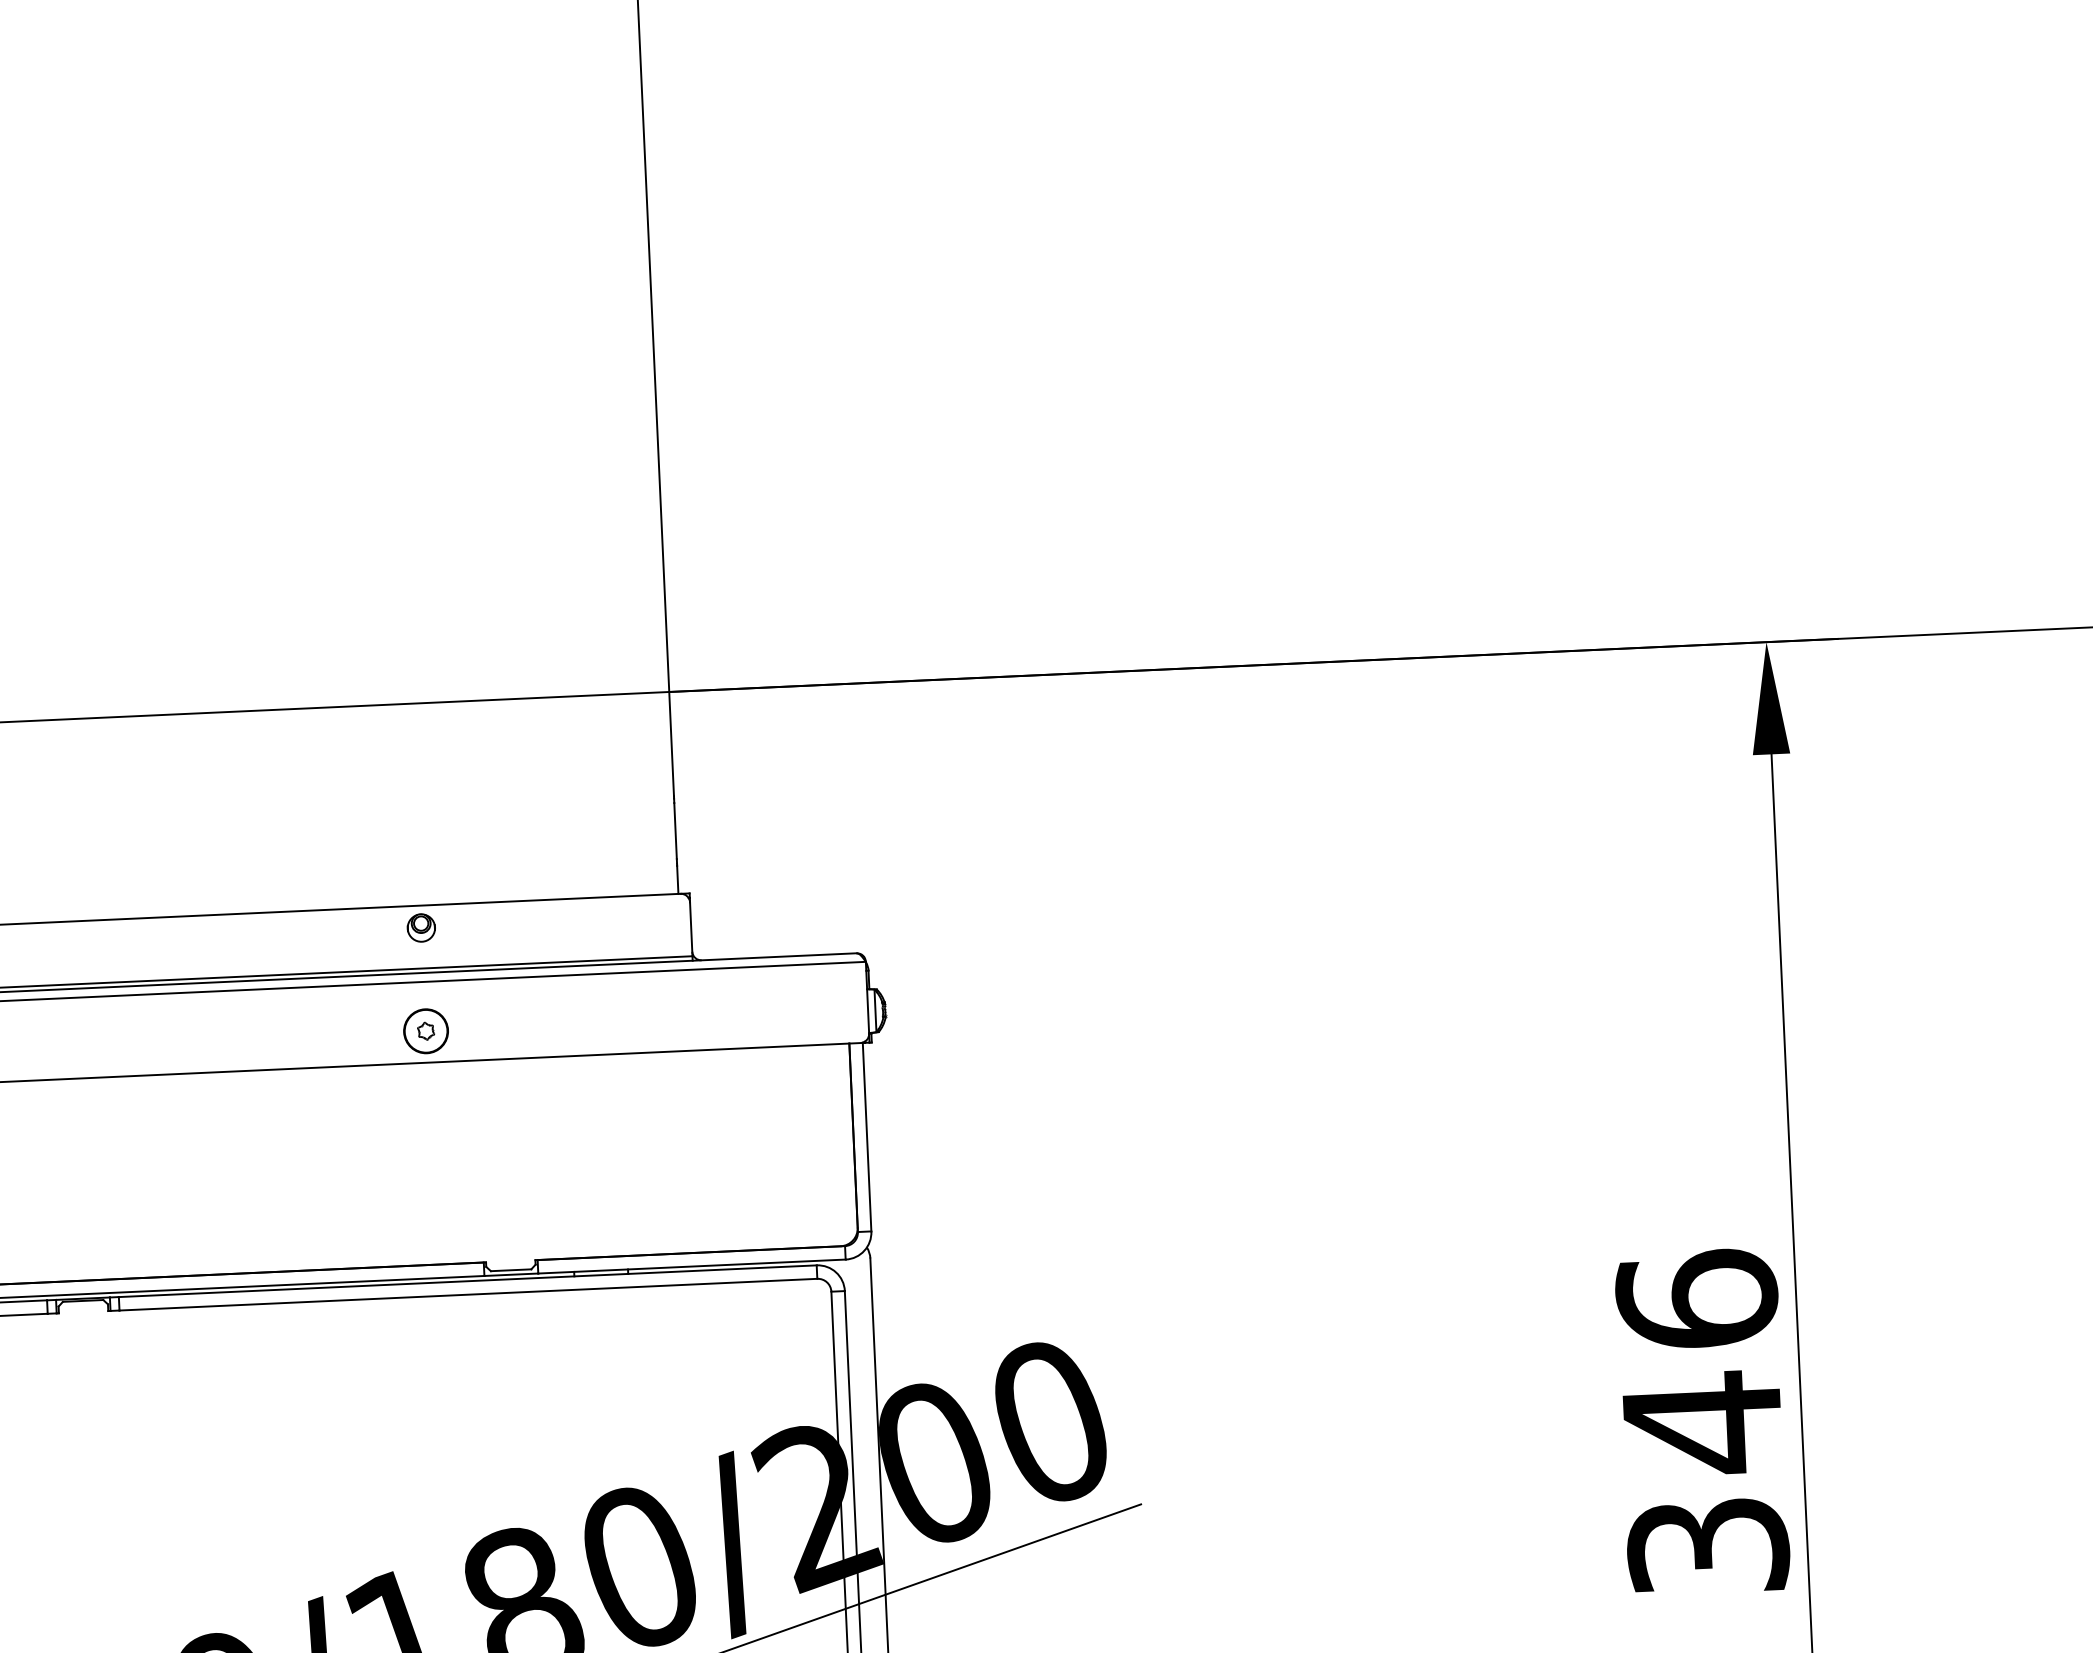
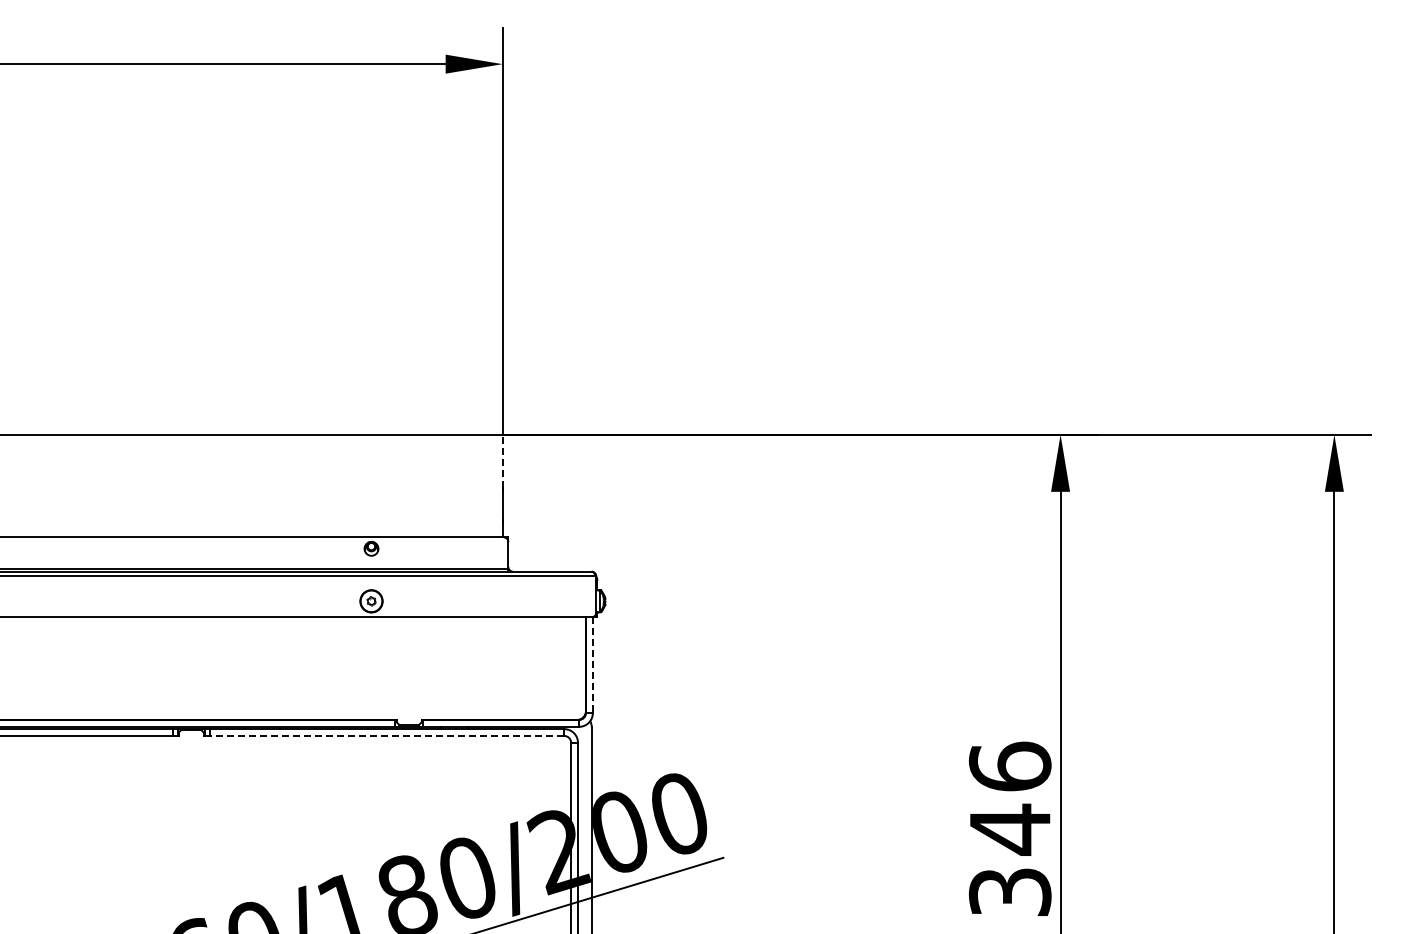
line: (671, 744) -> (502, 461), solid -> dashed
line: (866, 1137) -> (592, 665), solid -> dashed
line: (467, 1293) -> (386, 735), solid -> dashed

